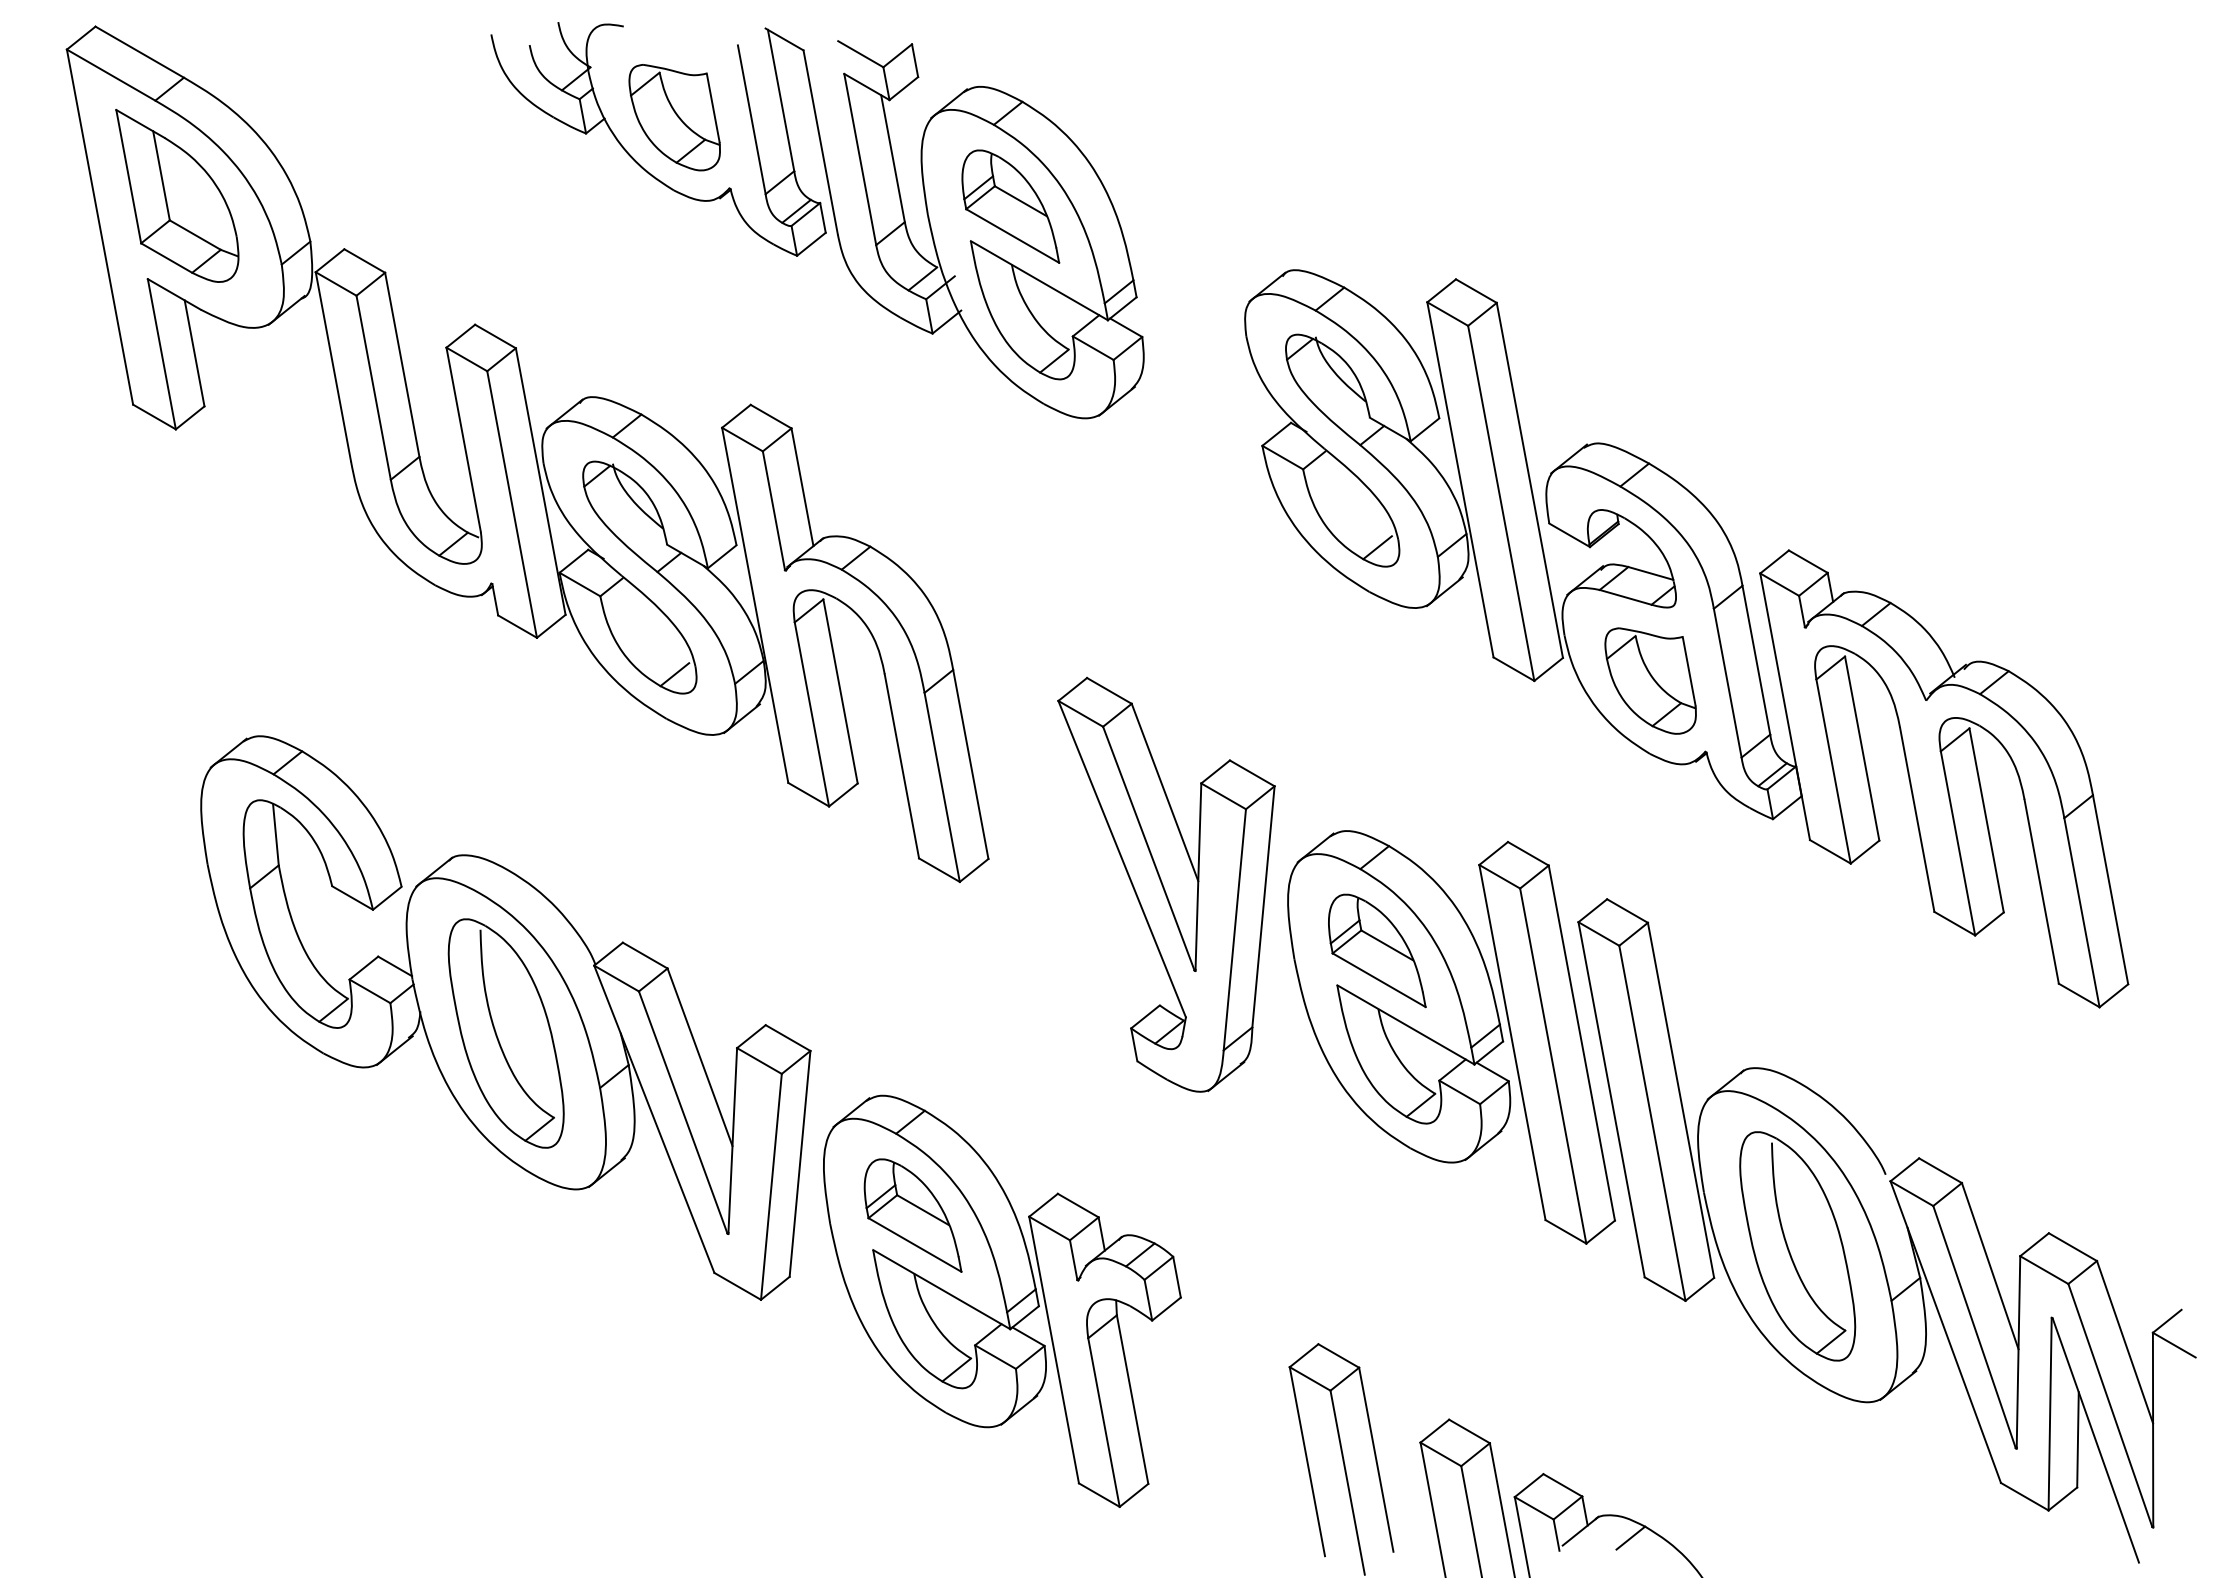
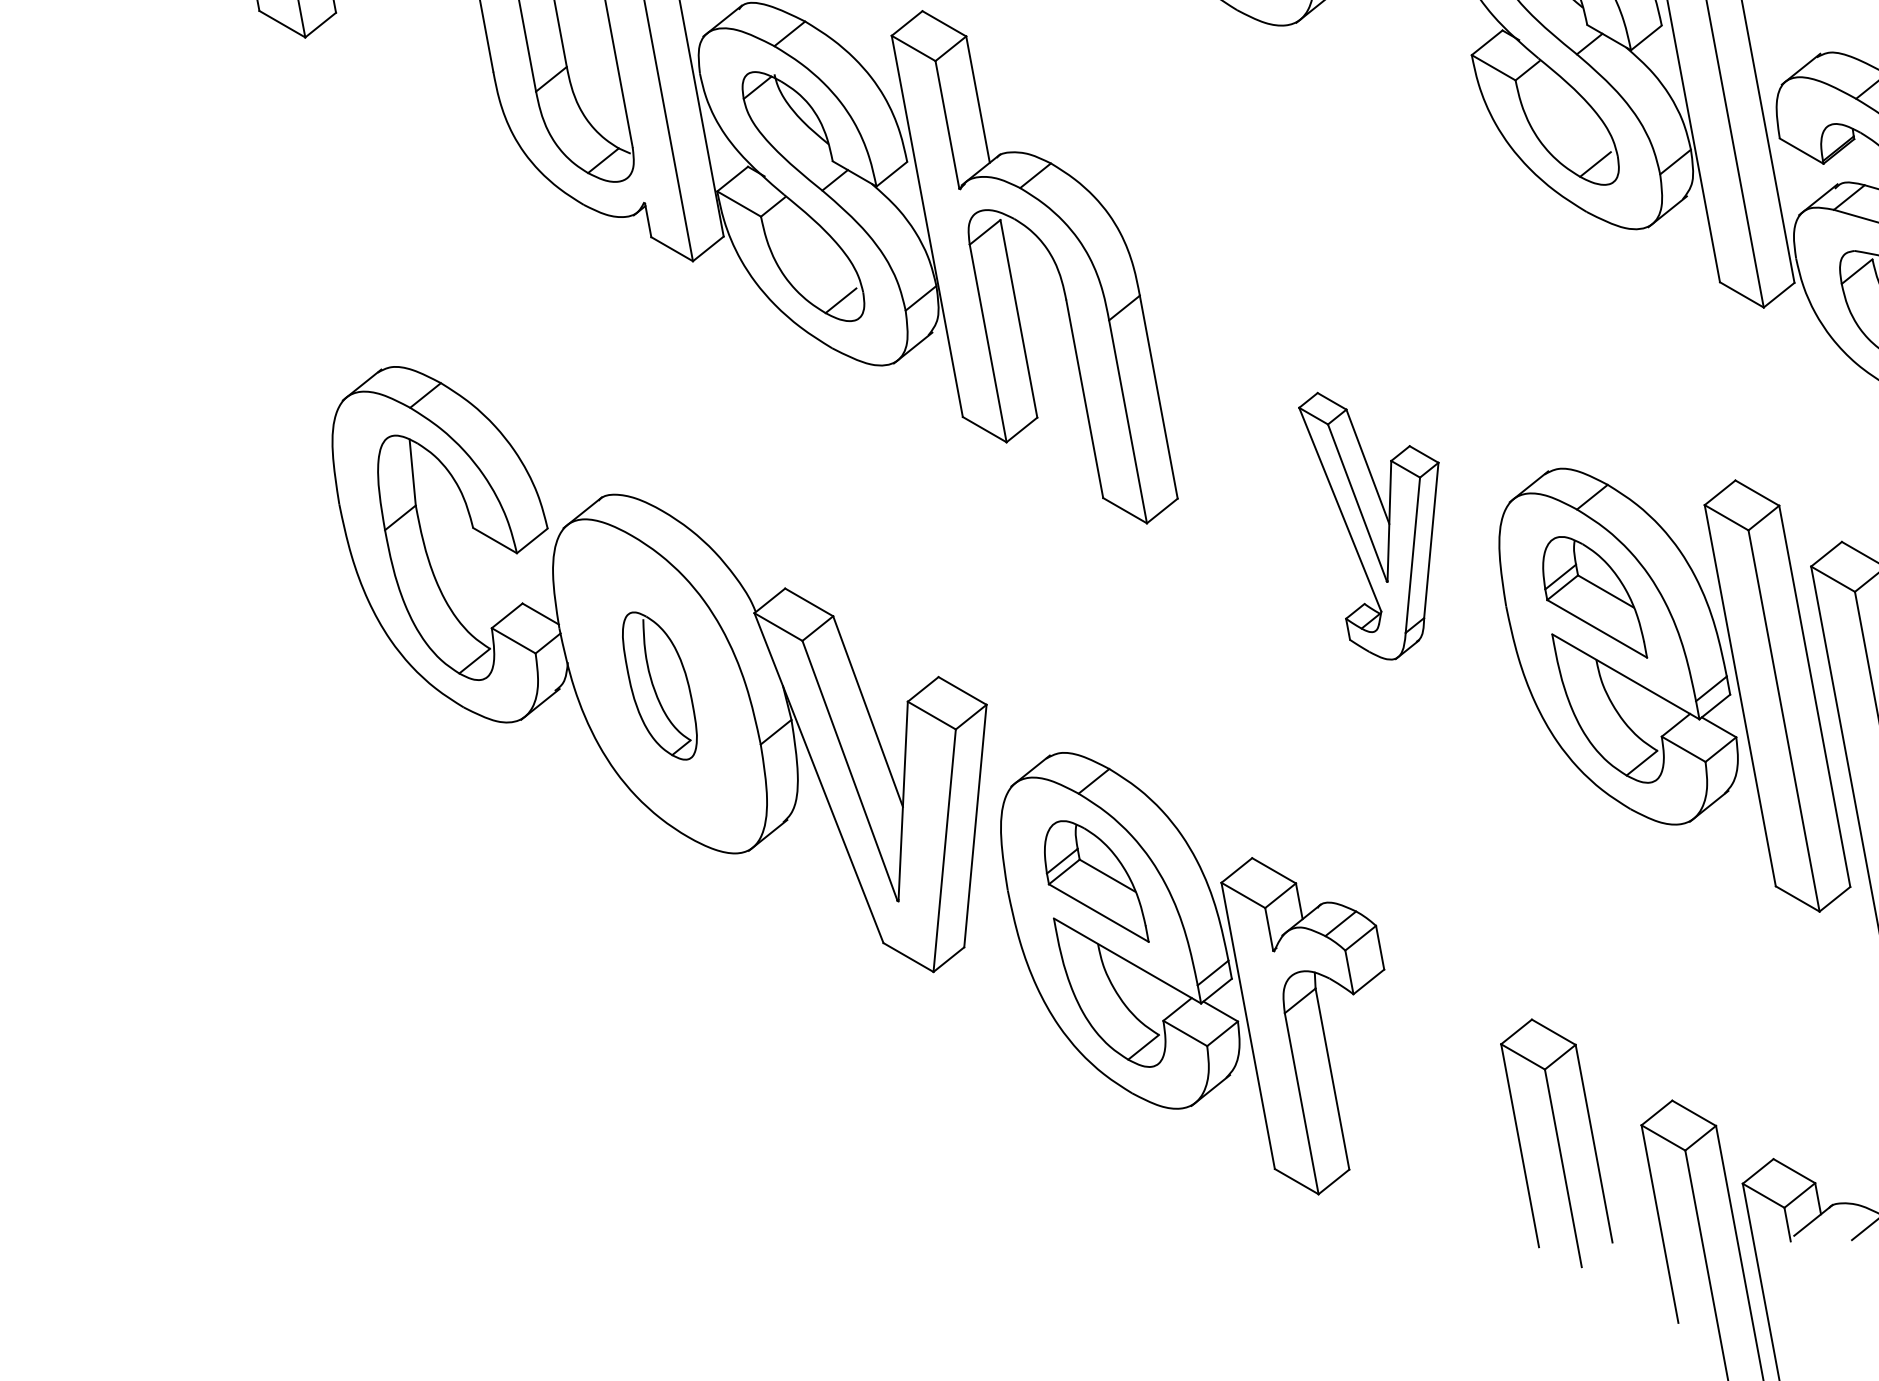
part: (1166, 884) -> (1368, 526), size x0.6
part: (505, 1033) -> (659, 686), size x0.6

